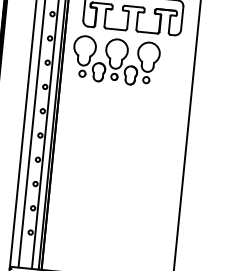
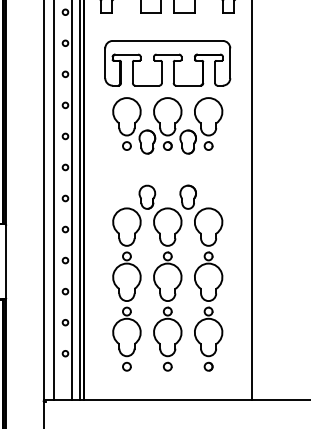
part: (115, 60) -> (167, 125), moved
part: (116, 180) -> (167, 277), added

